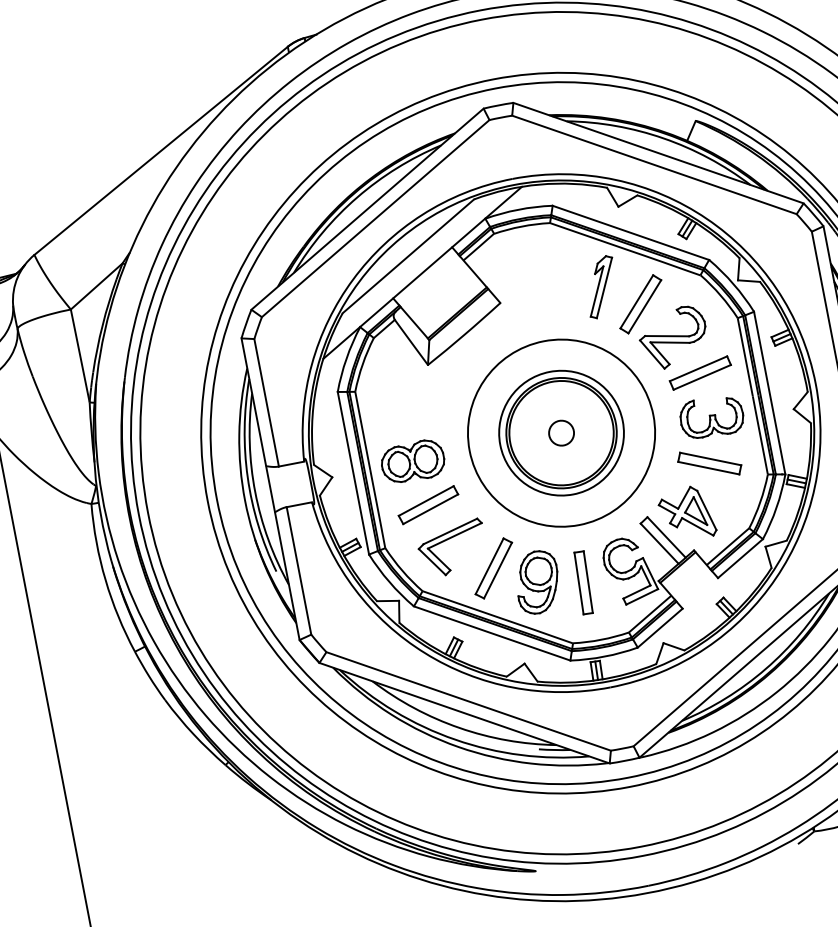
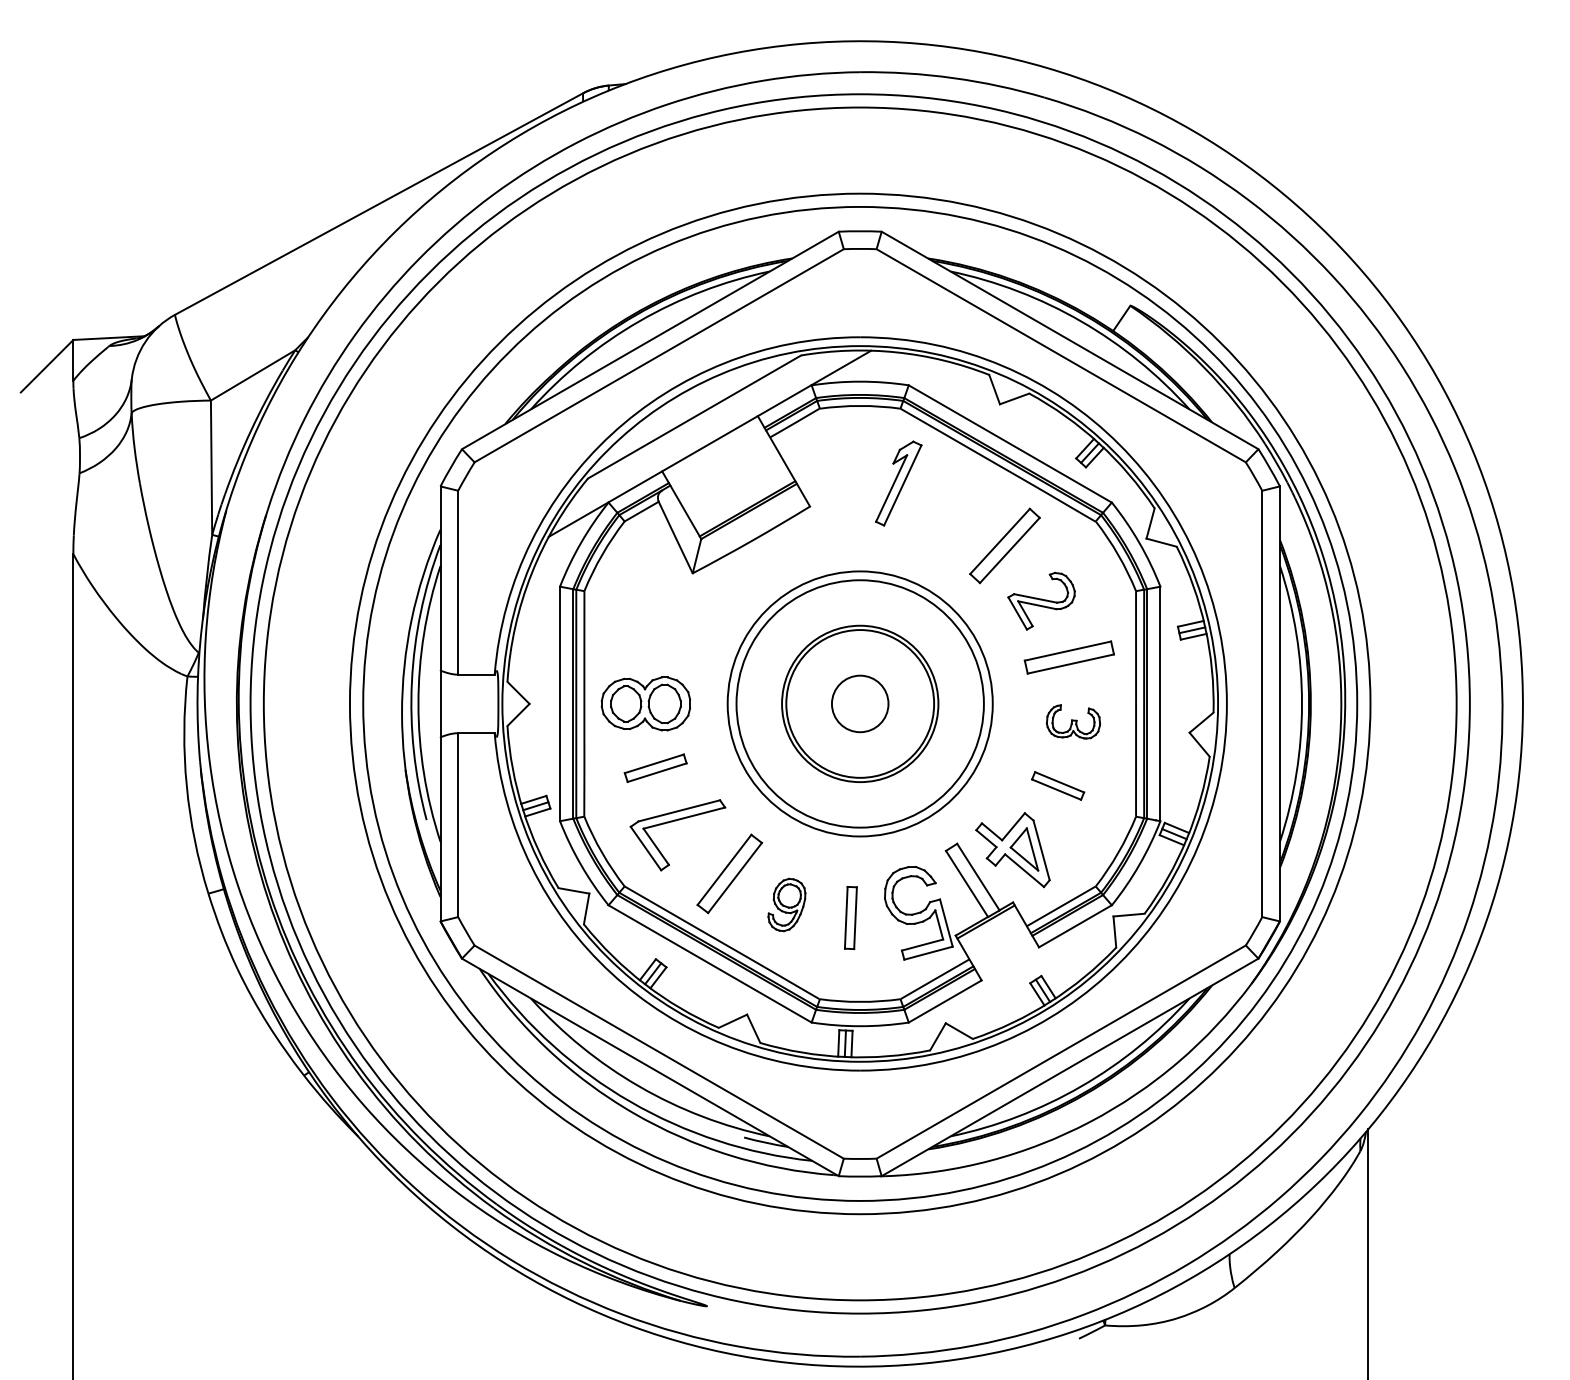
part: (601, 287) -> (898, 483), moved
part: (673, 337) -> (1041, 600), size x0.7
part: (711, 416) -> (1073, 721), size x0.6
circle: (560, 432) -> (859, 703), size x1.4
circle: (560, 432) -> (859, 703), size x1.6
part: (709, 463) -> (1057, 785), size x0.6
part: (428, 504) -> (655, 767), size x0.7
part: (537, 582) -> (786, 904), size x0.6
part: (583, 582) -> (850, 917), size x0.7

